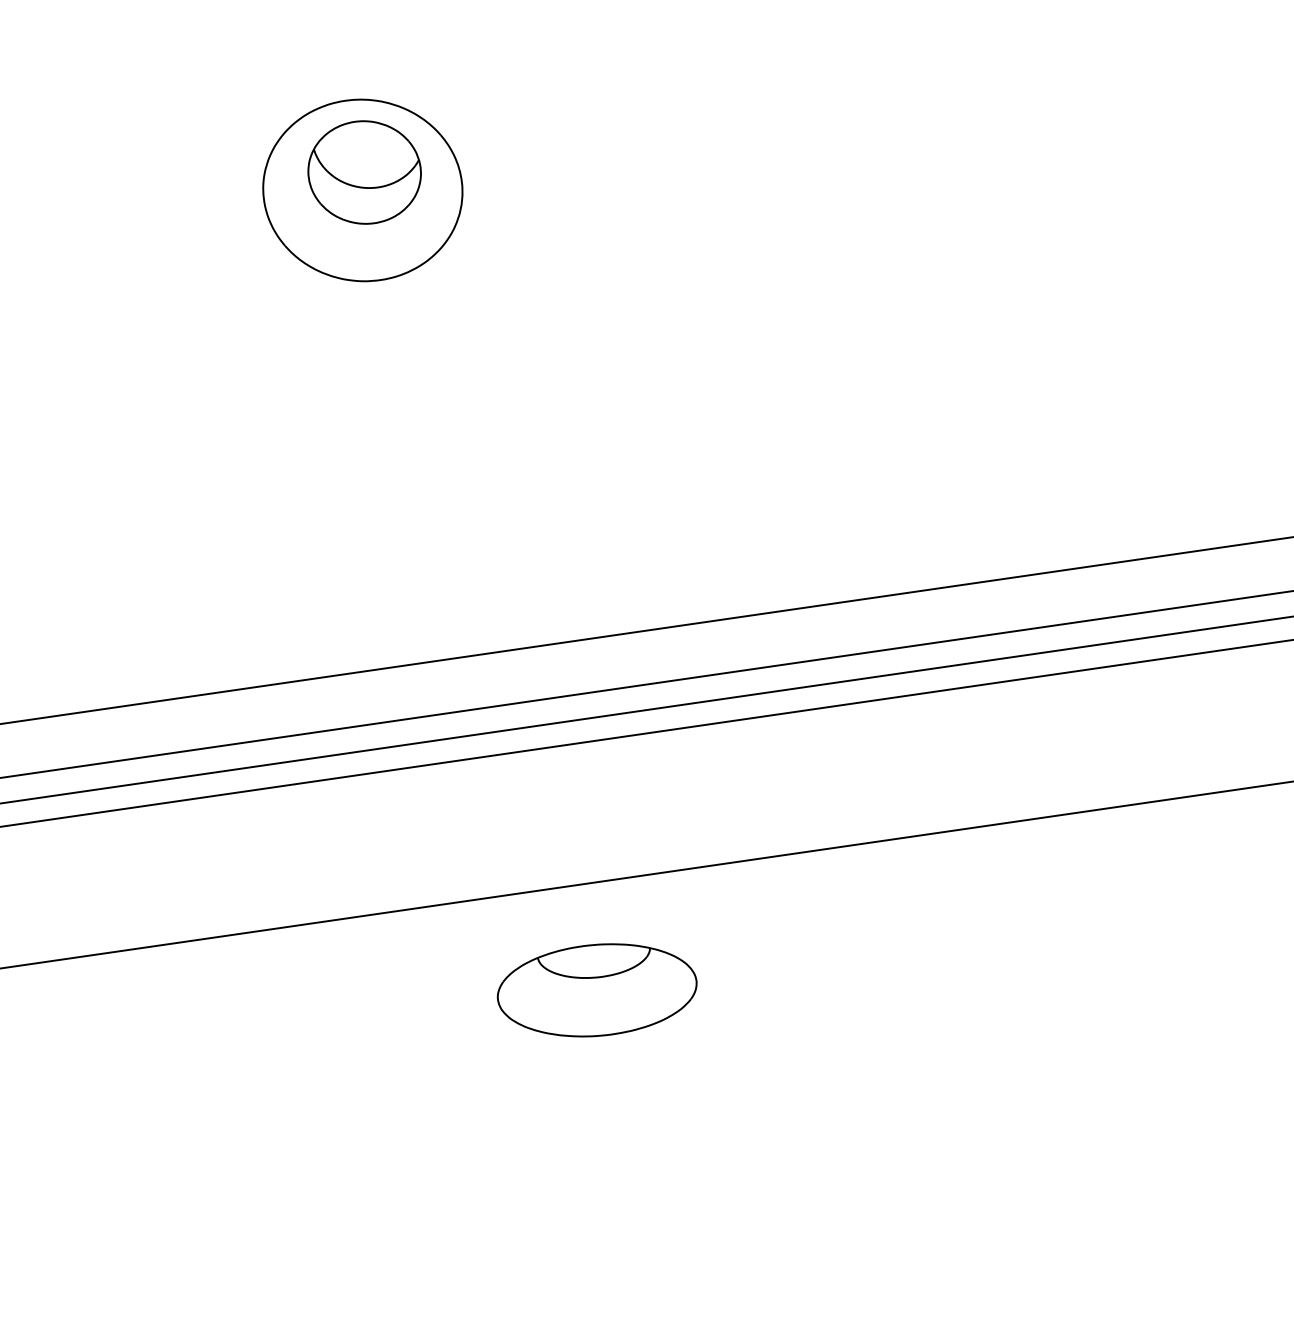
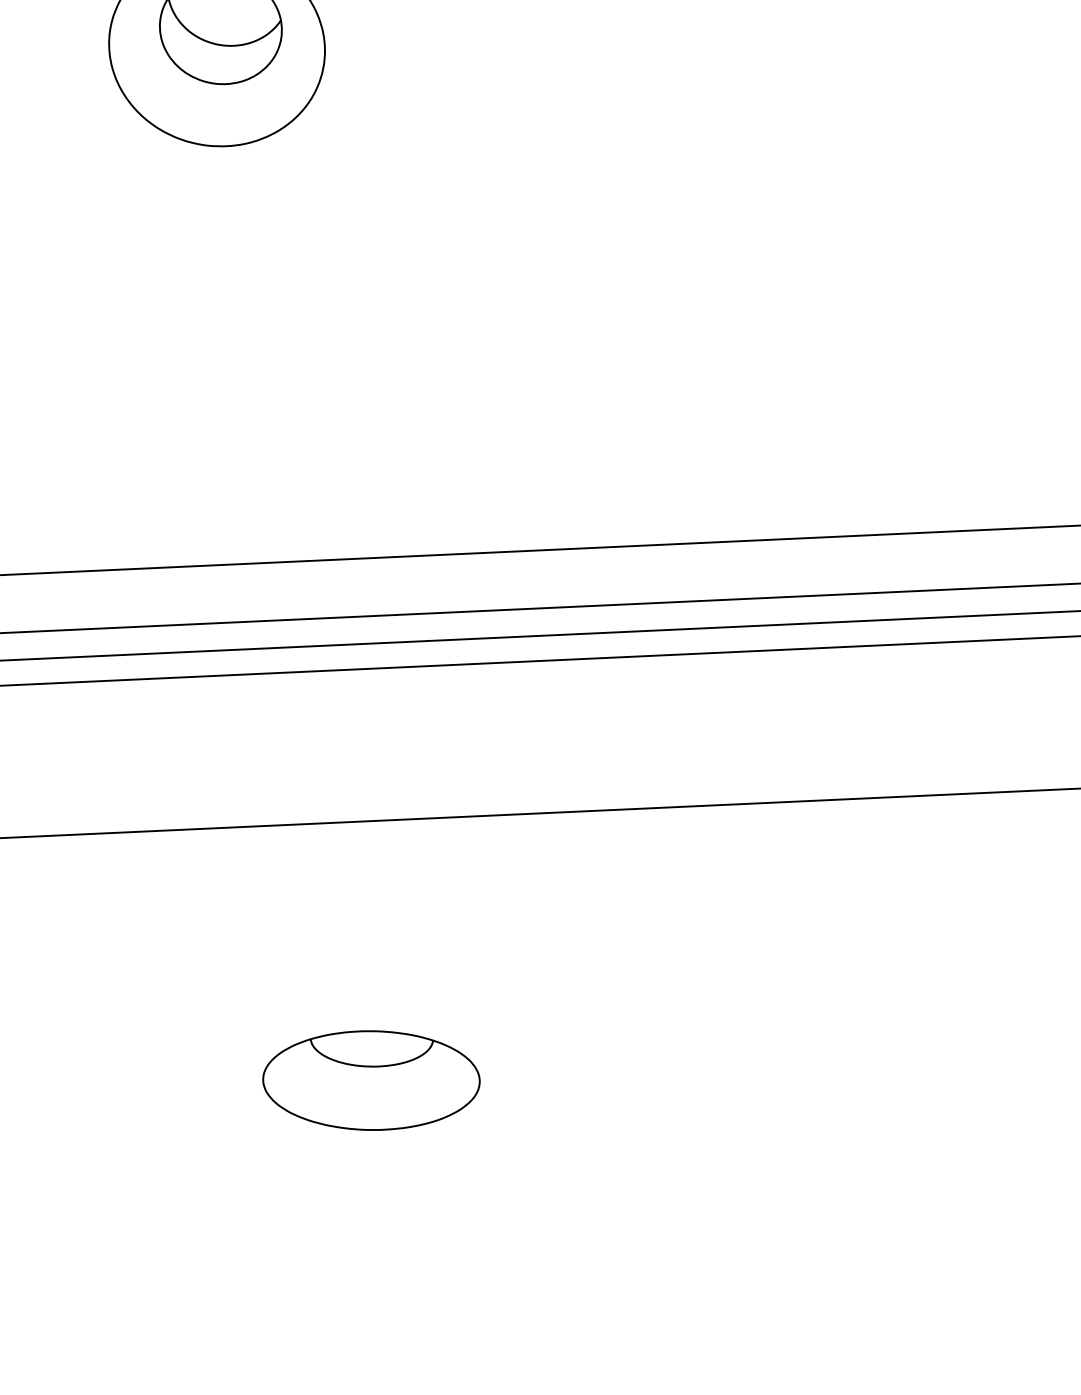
part: (596, 990) -> (370, 1080), moved

